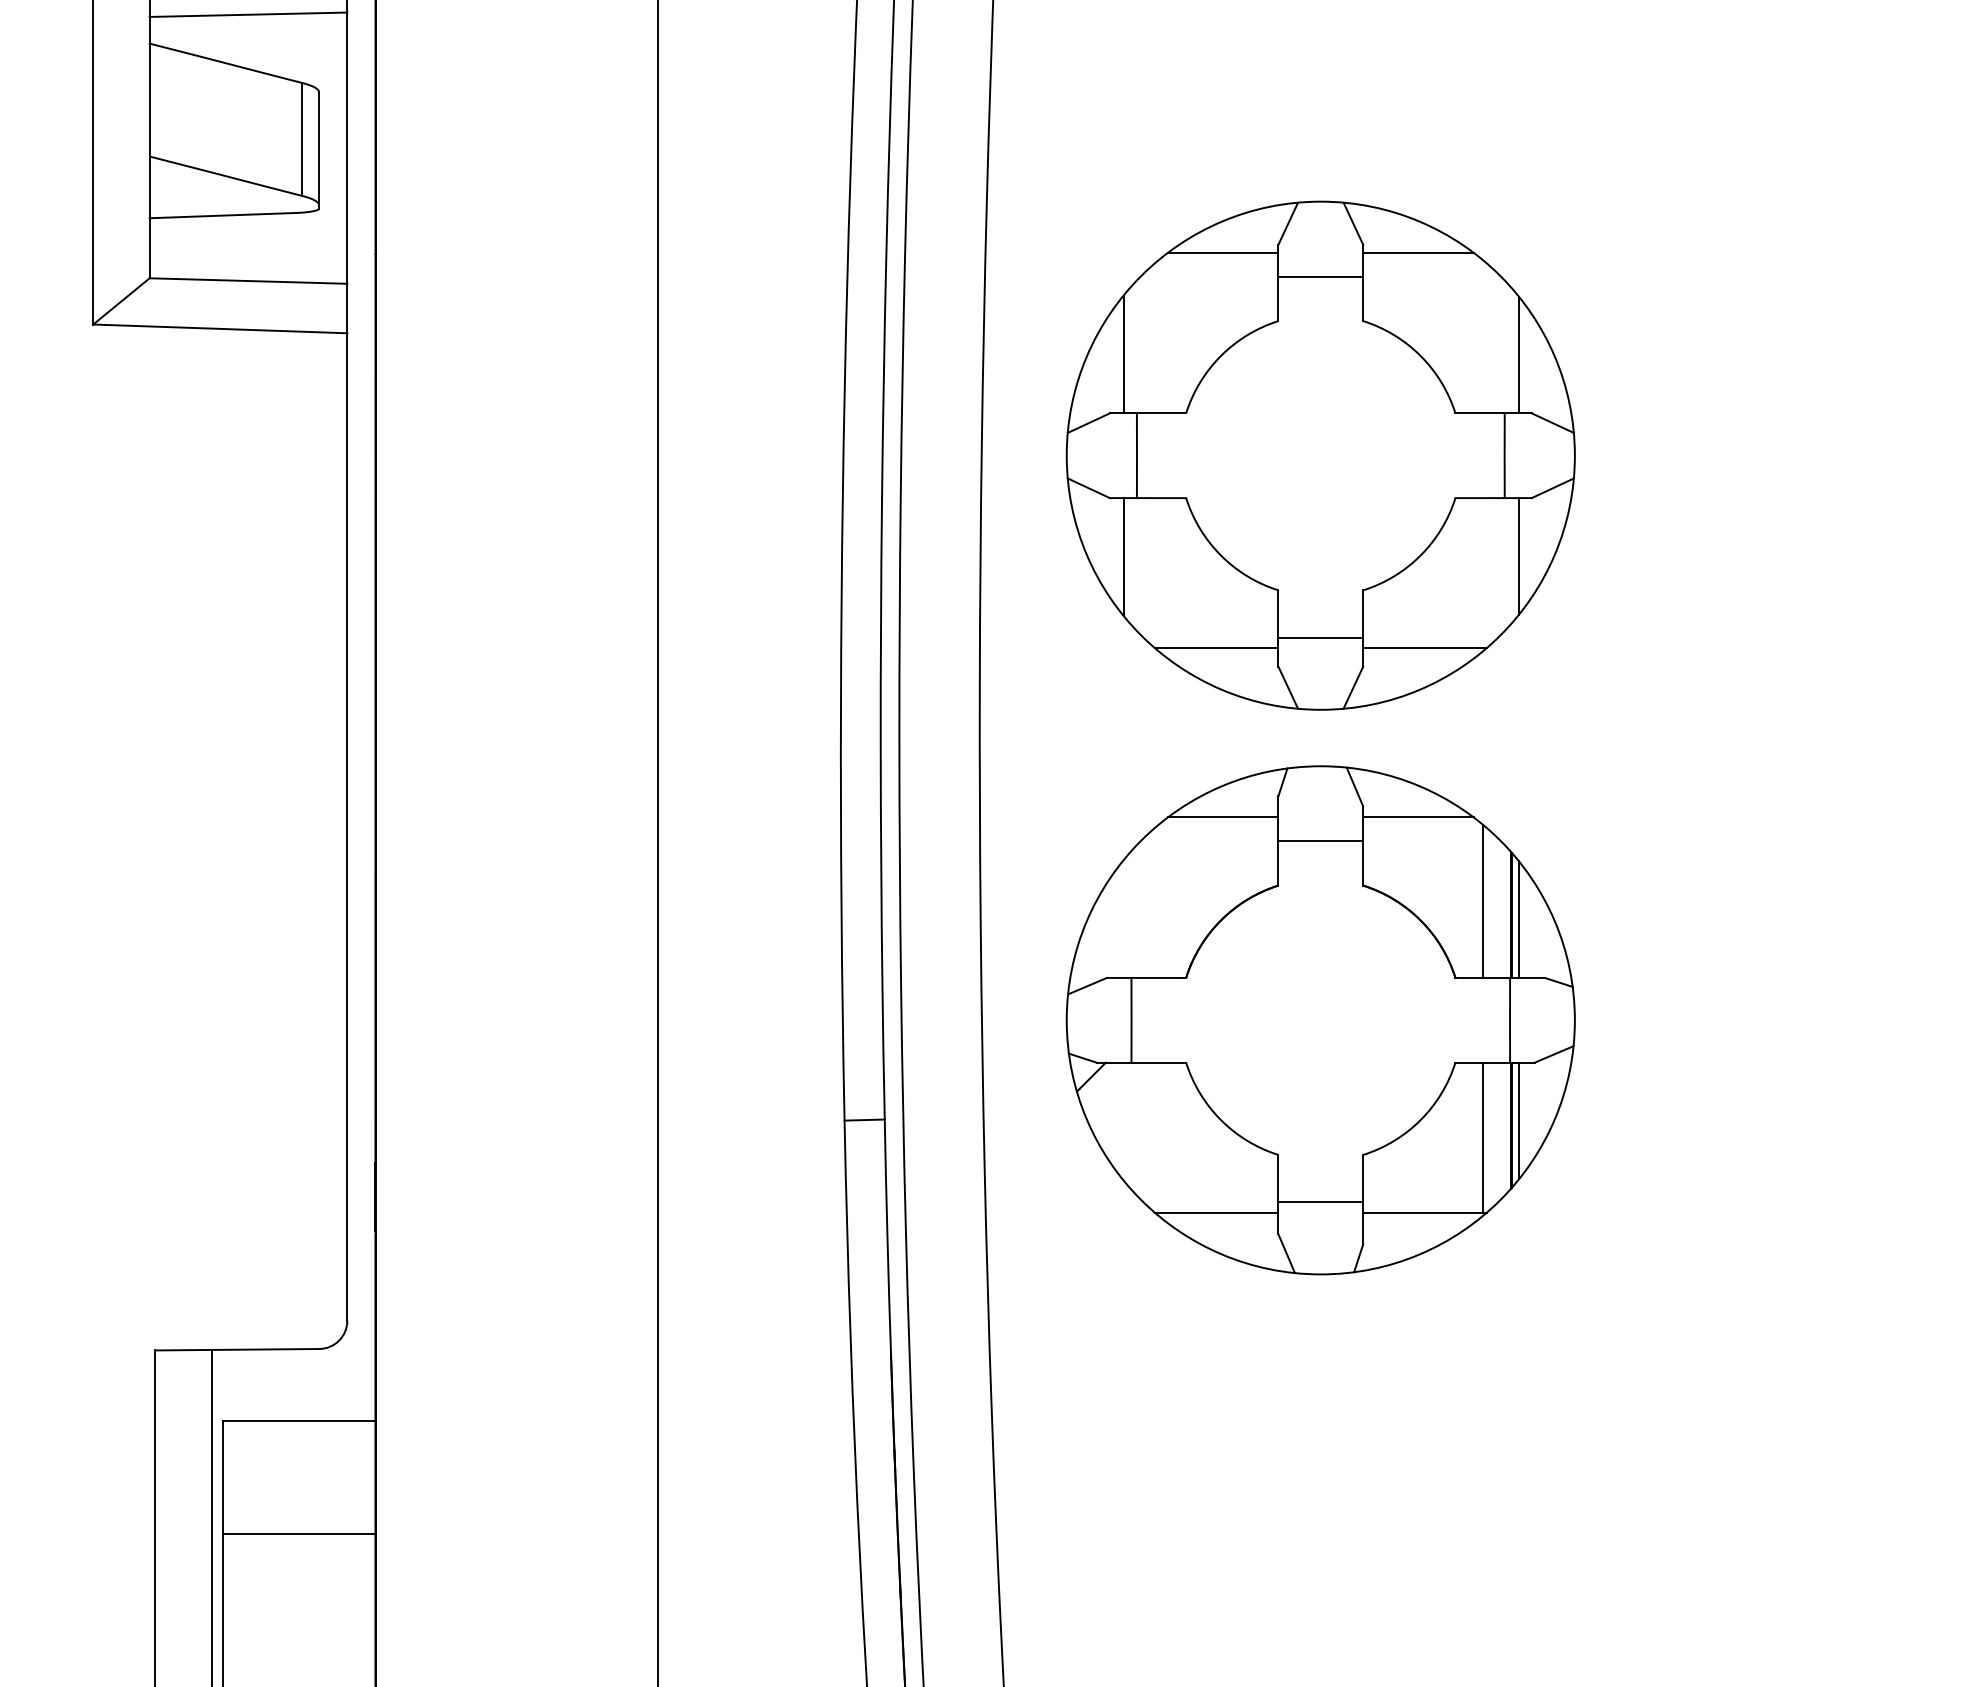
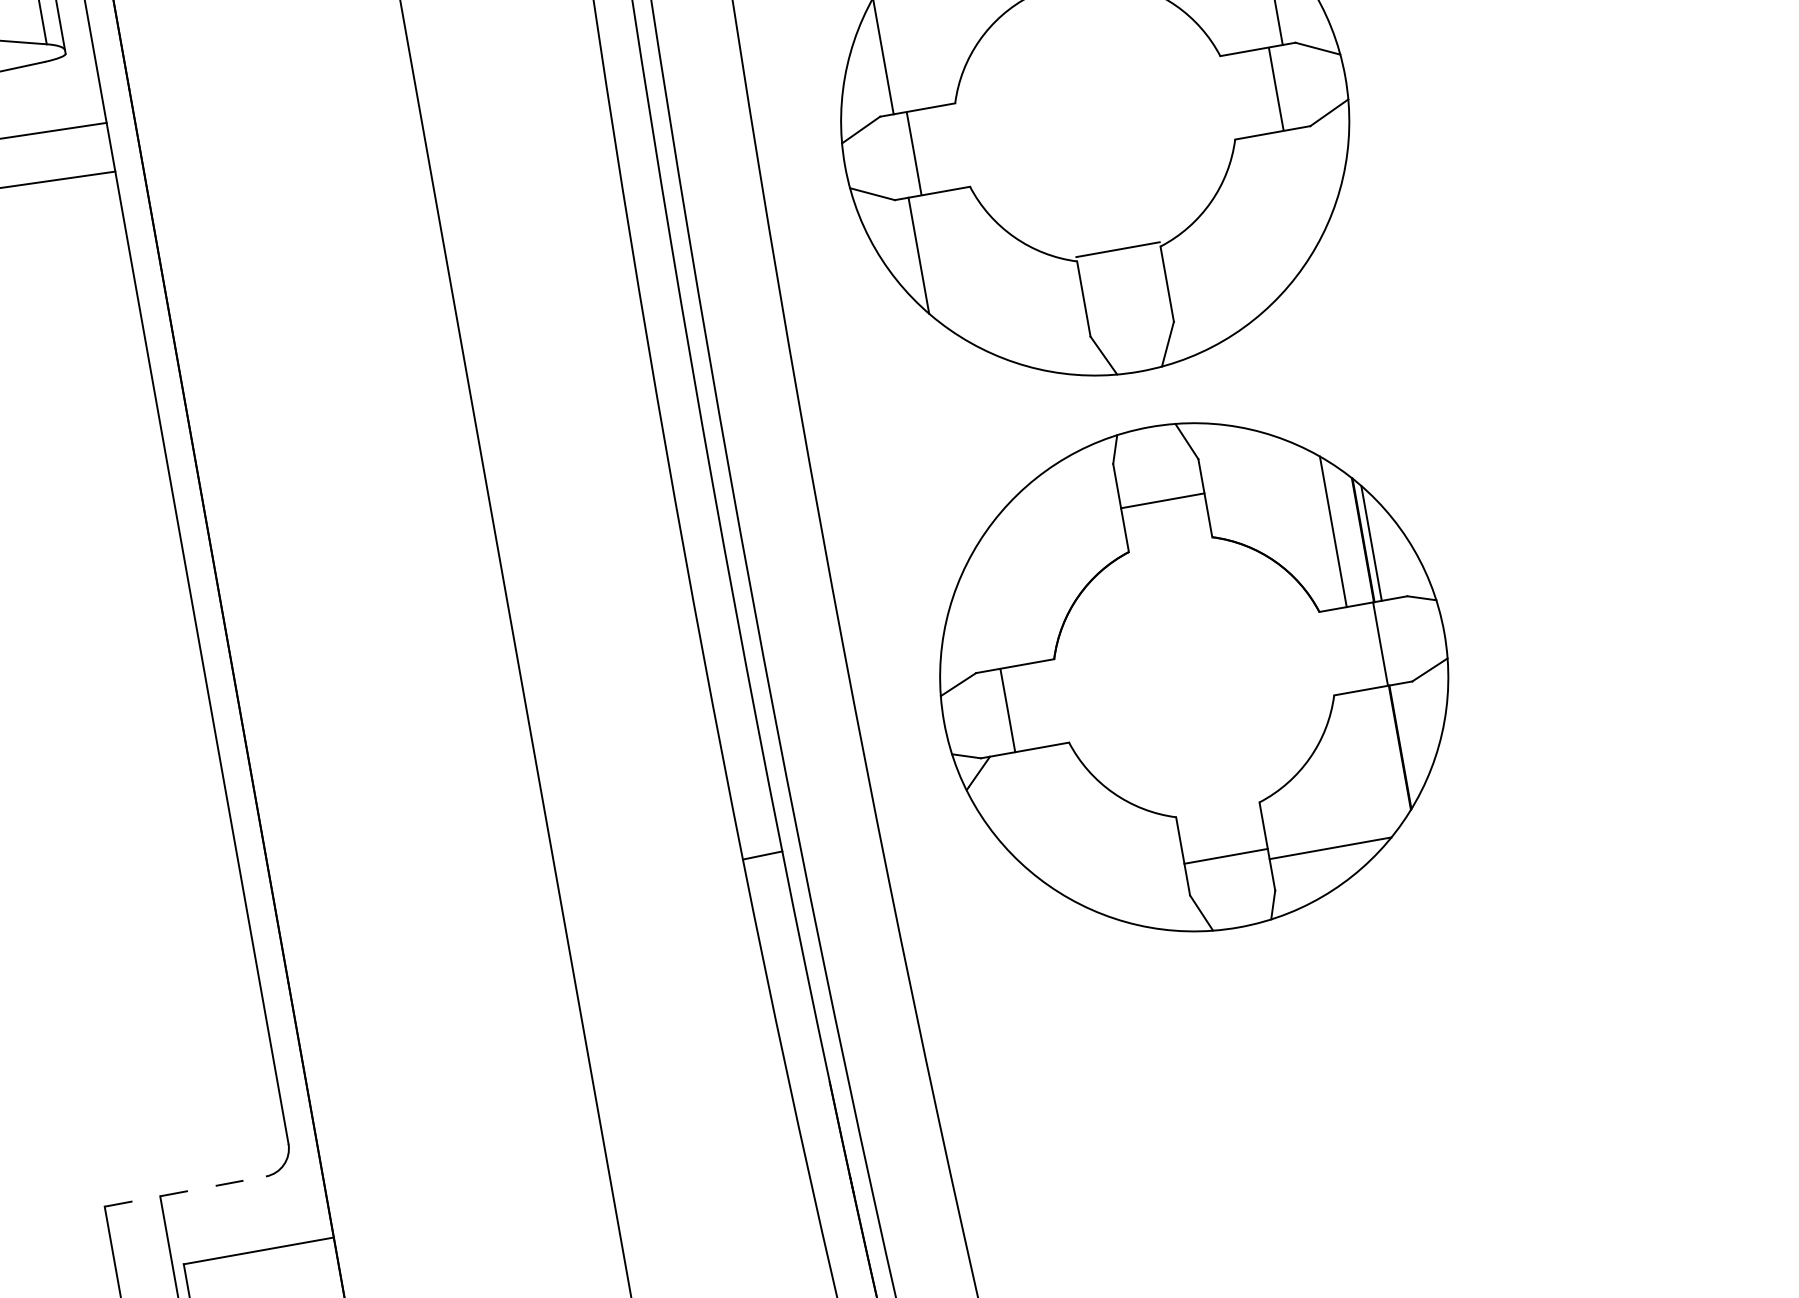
line: (1518, 556) -> (1307, 185), removed
line: (1320, 637) -> (1117, 249), moved
line: (1216, 647) -> (1026, 328), removed
line: (1424, 647) -> (1230, 292), removed
line: (1223, 817) -> (1062, 494), removed
line: (1418, 817) -> (1254, 460), removed
line: (1518, 1120) -> (1406, 741), removed
line: (1483, 1137) -> (1374, 764), removed
line: (1216, 1212) -> (1125, 884), removed
line: (237, 1349) -> (185, 1191), solid -> dashed

